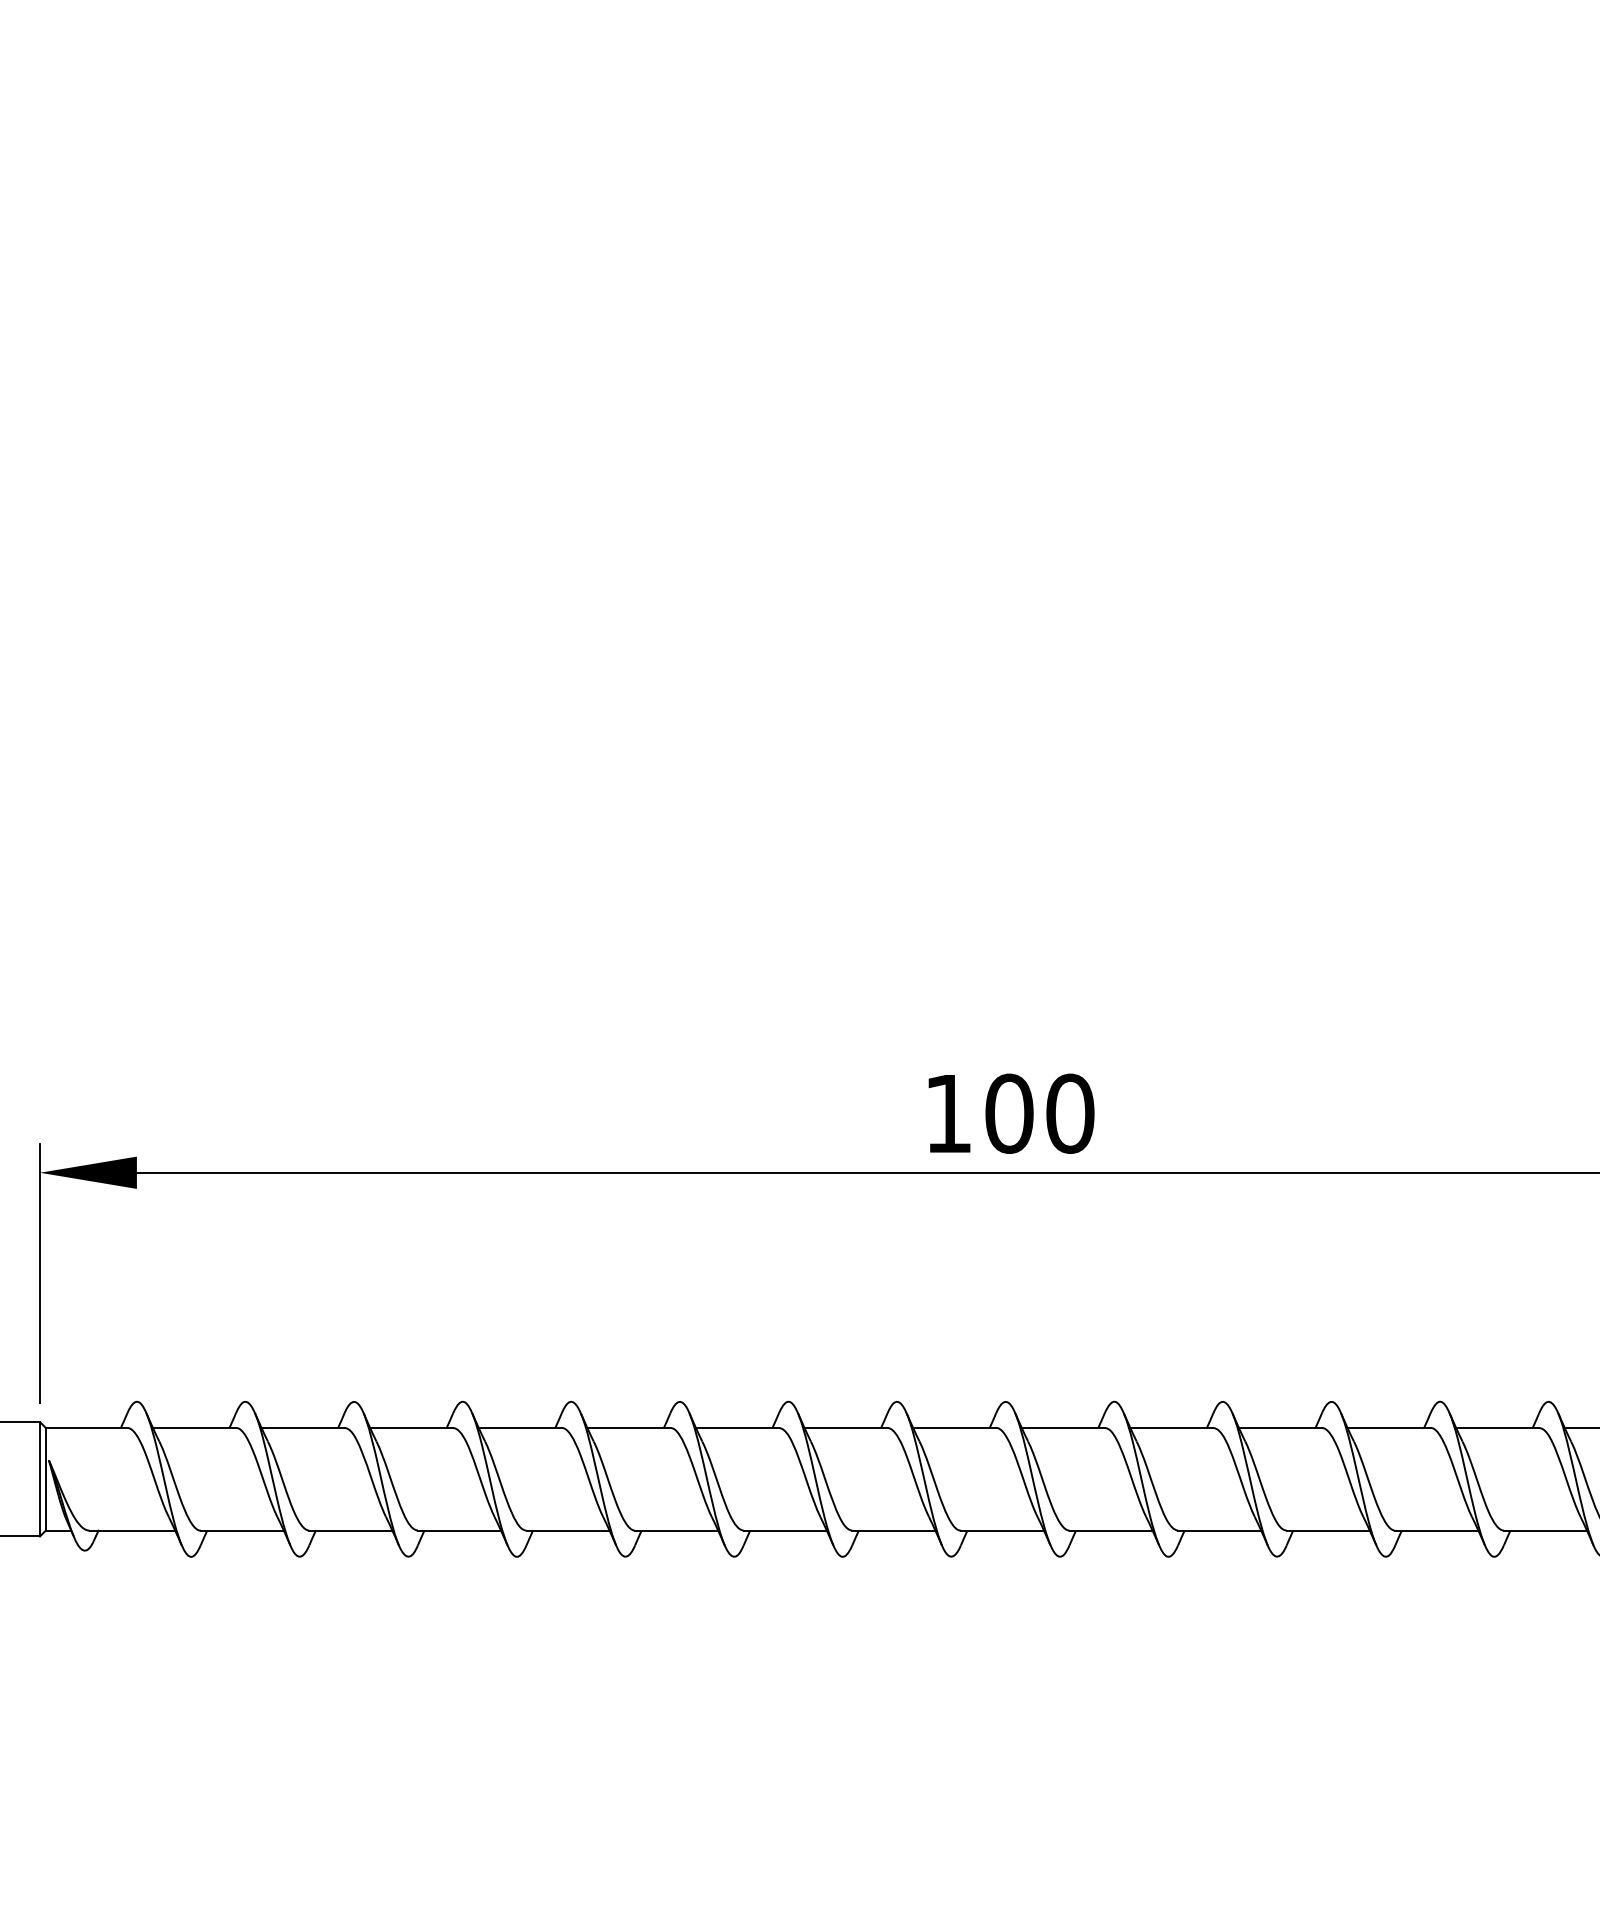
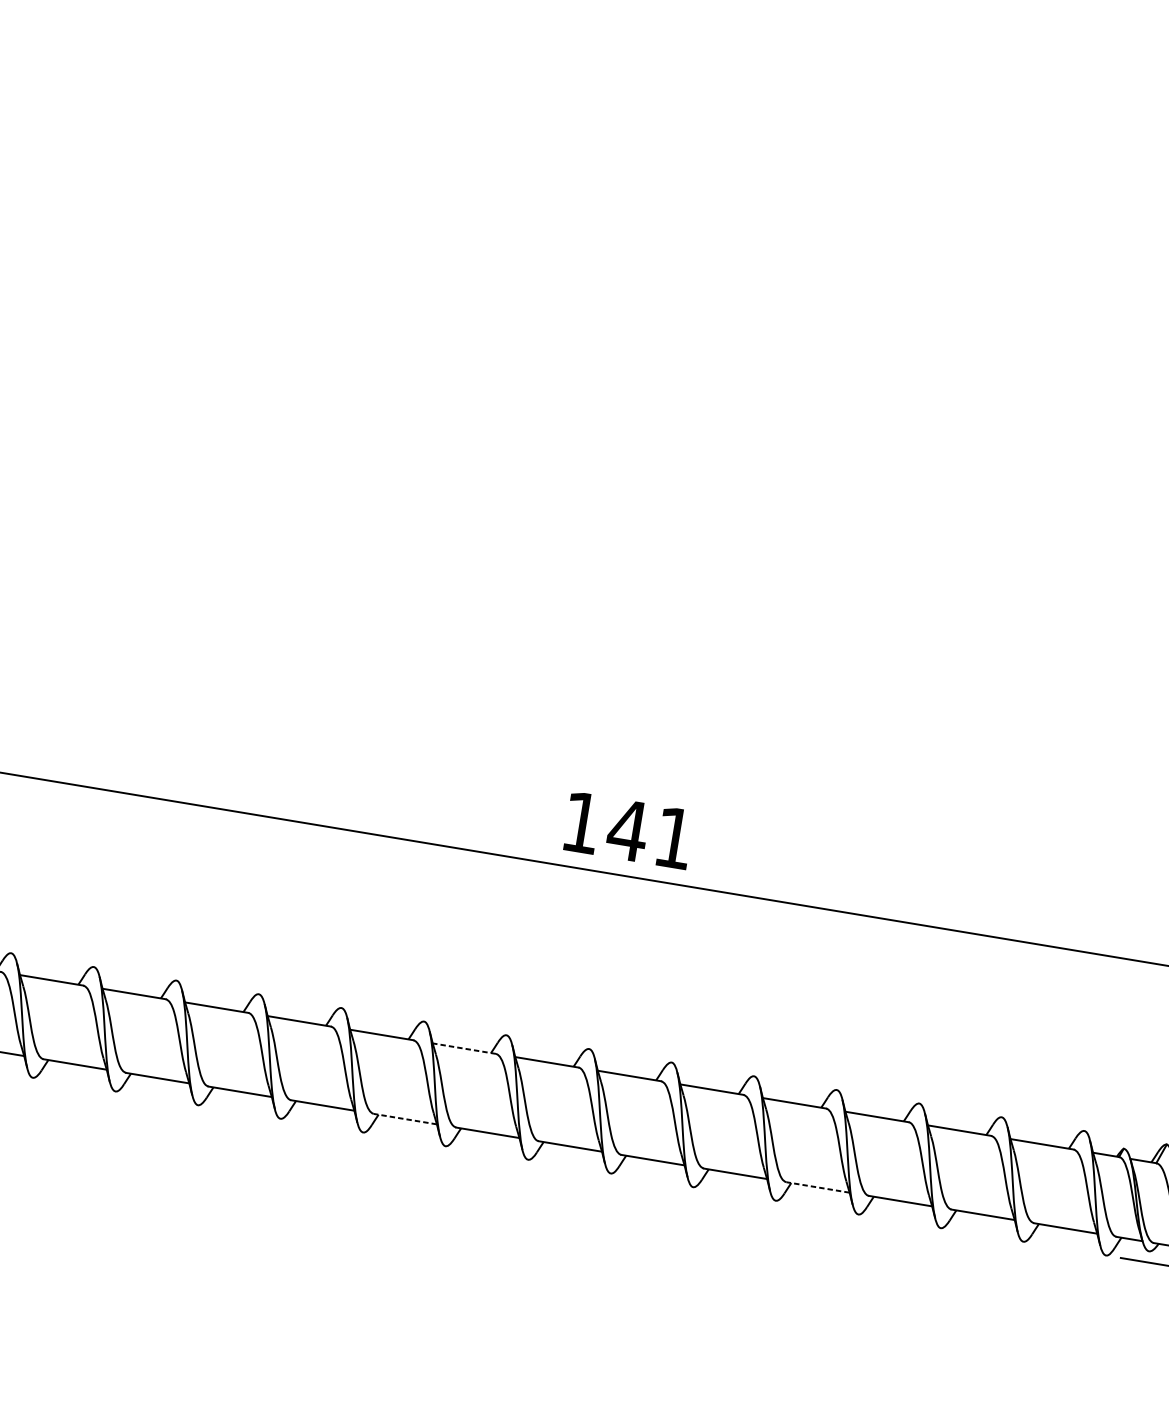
text: (1038, 1113) -> (650, 833), 100 -> 141
line: (846, 1427) -> (464, 1048), solid -> dashed
line: (785, 1530) -> (405, 1119), solid -> dashed
line: (1328, 1530) -> (818, 1187), solid -> dashed

